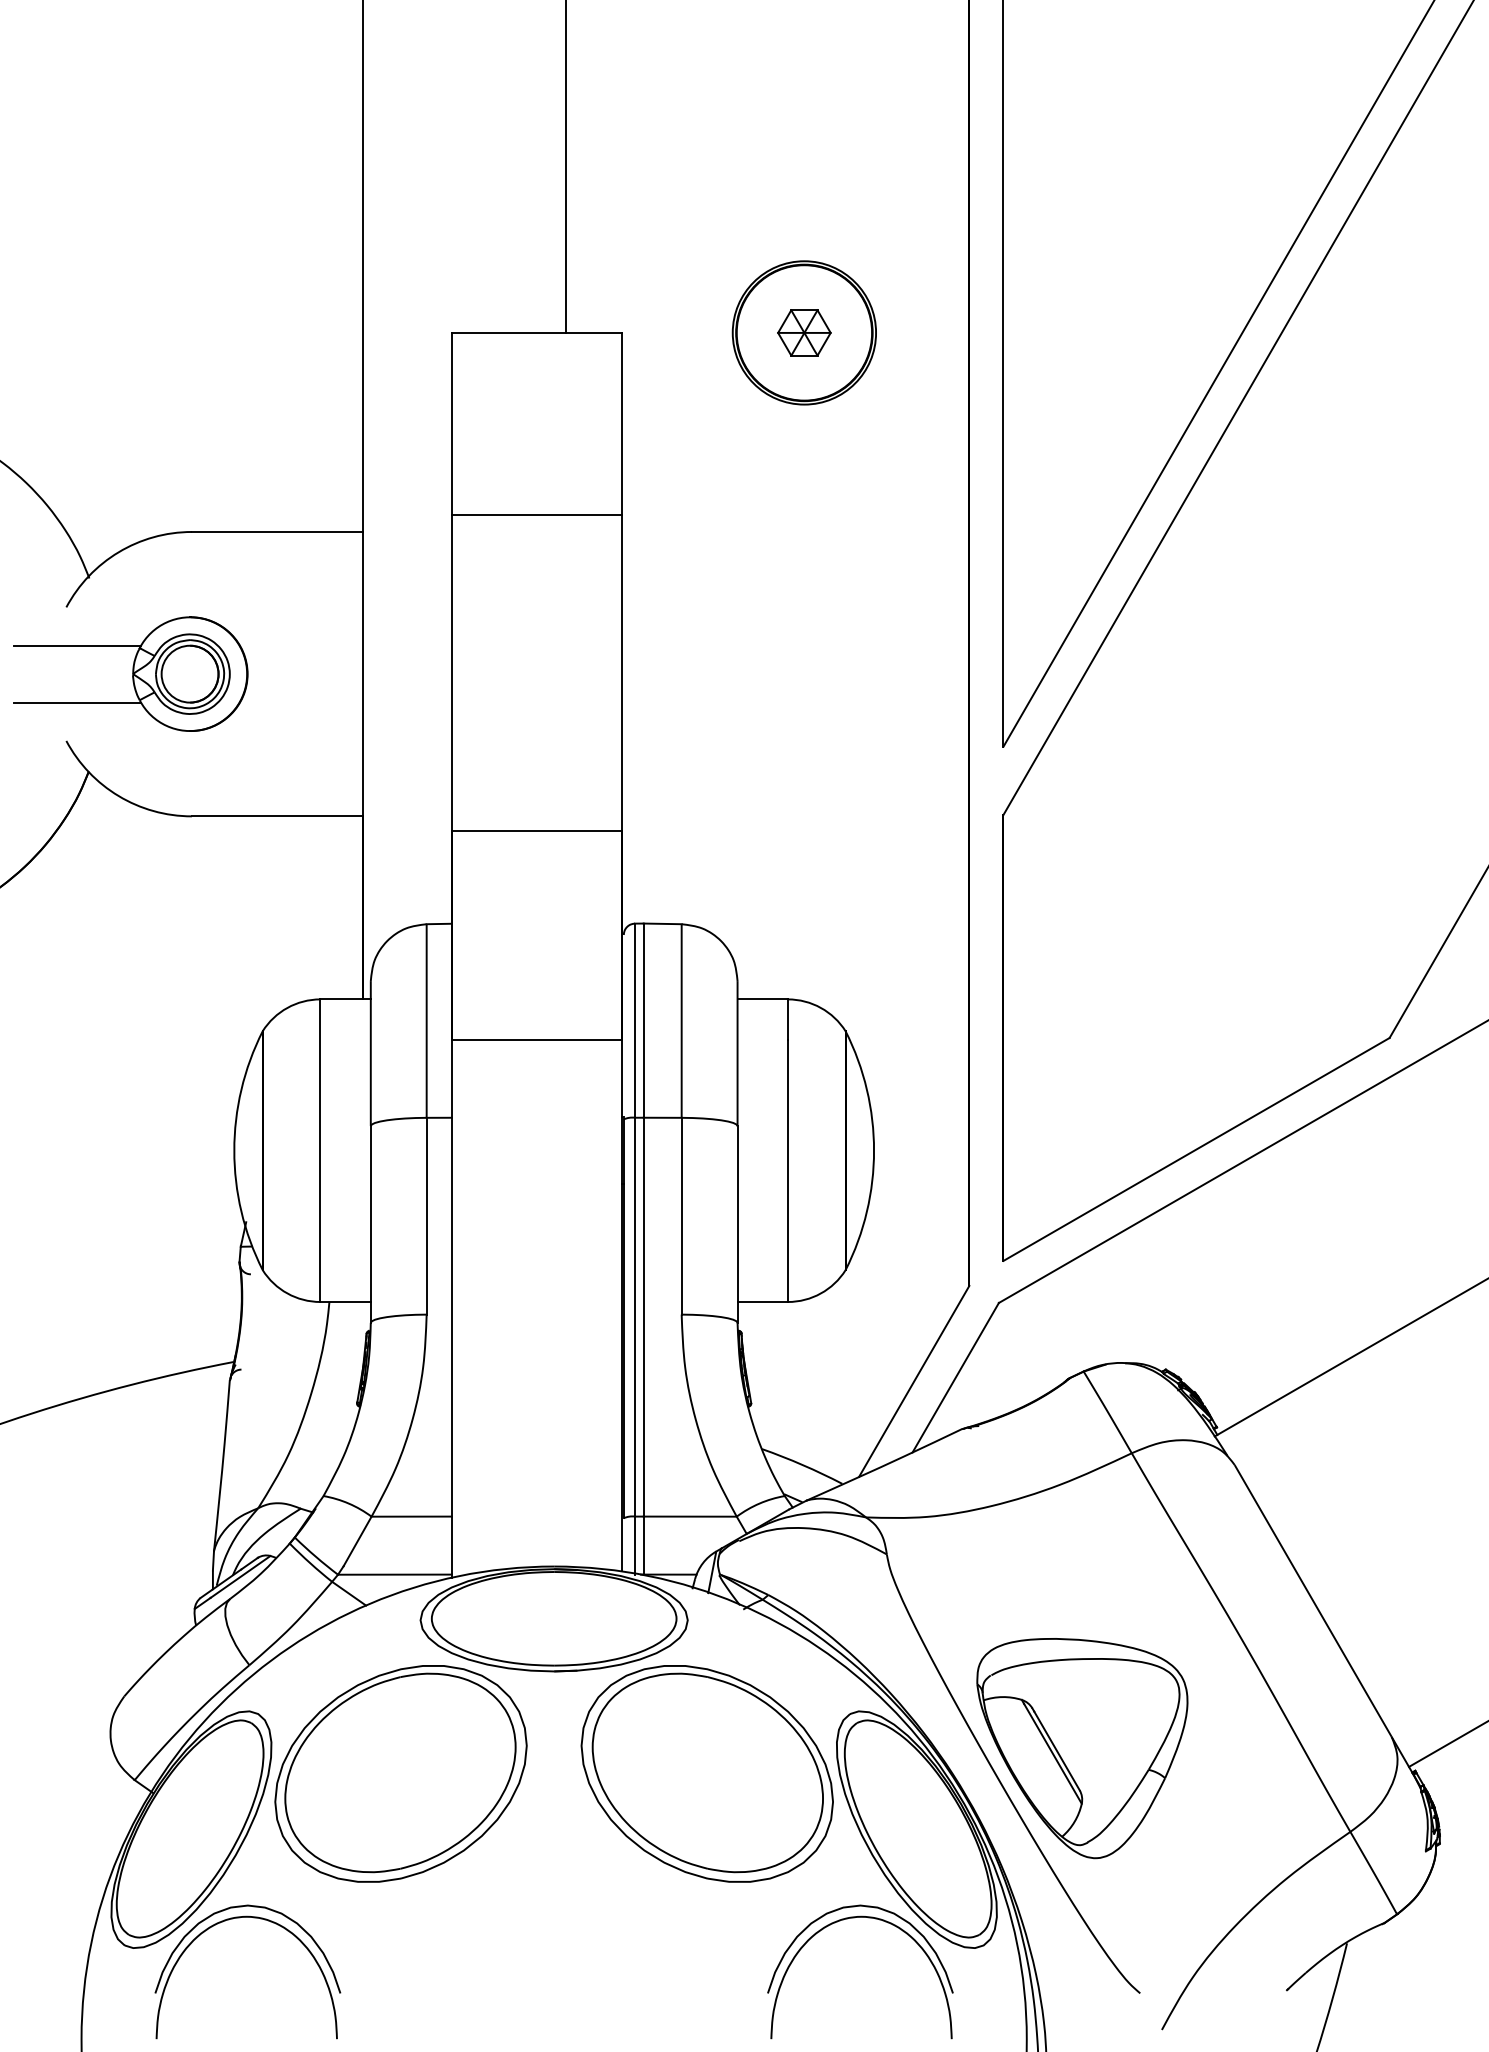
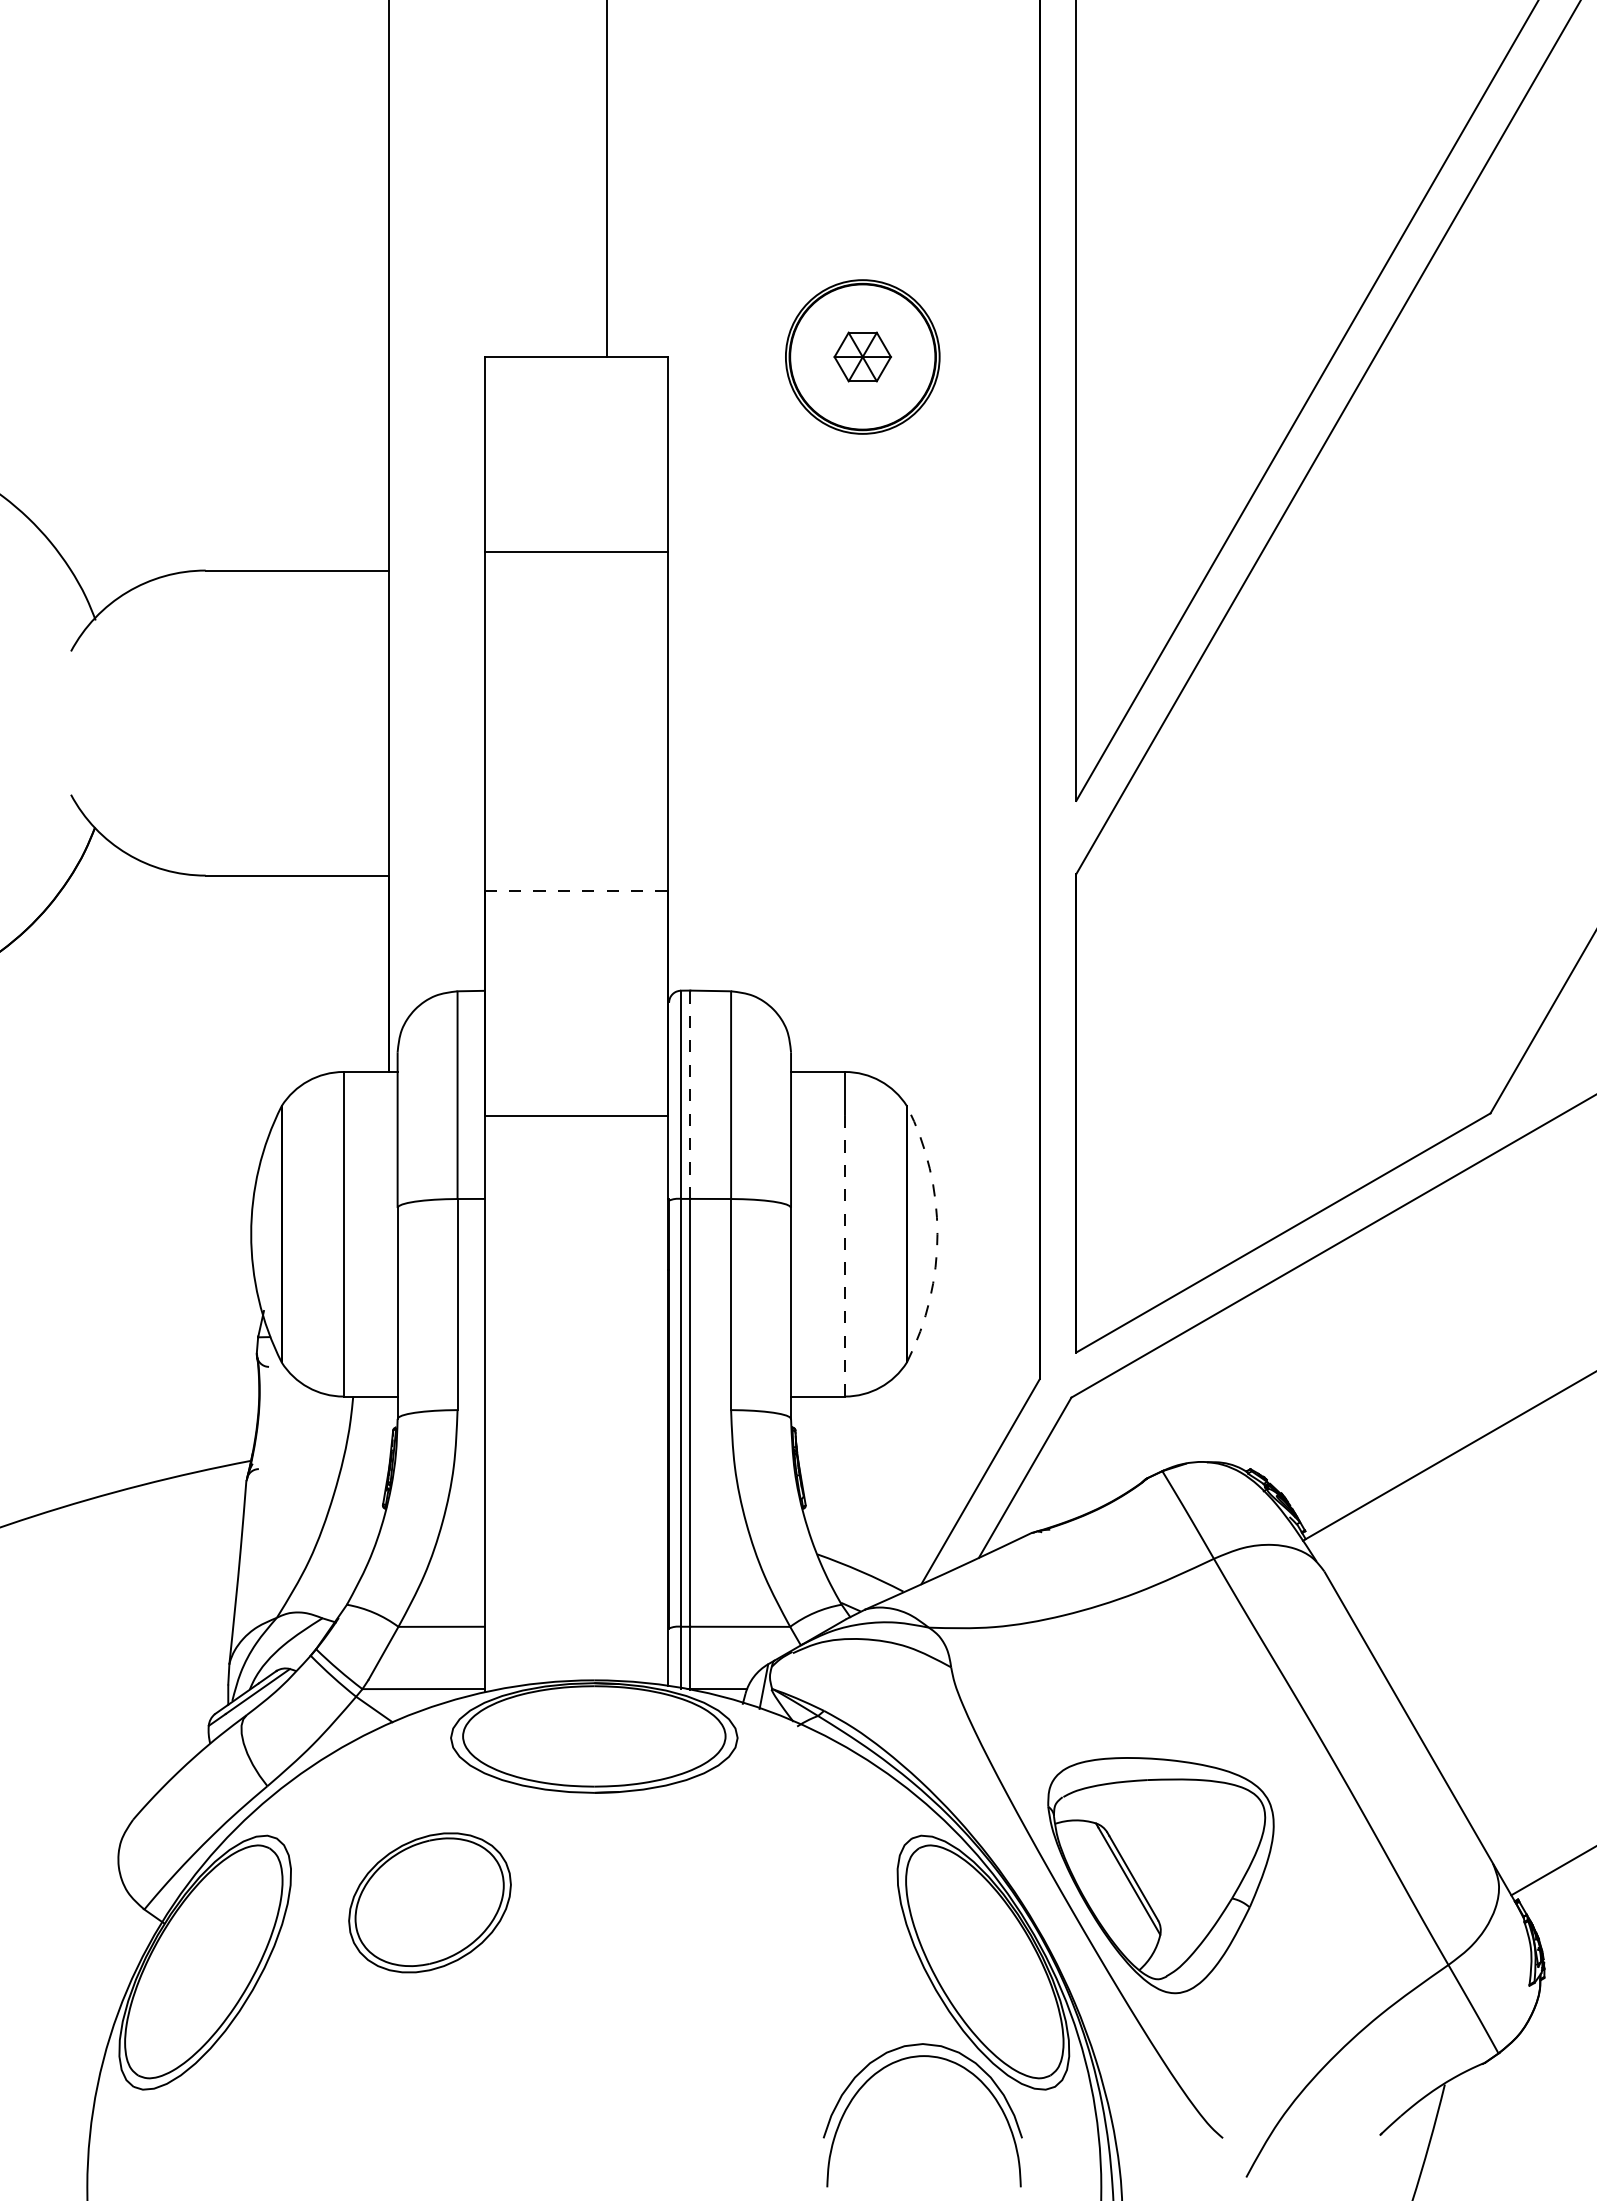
part: (131, 673) -> (140, 722), removed
line: (537, 831) -> (576, 891), solid -> dashed
line: (643, 1020) -> (690, 1094), solid -> dashed
arc: (874, 1150) -> (937, 1234), solid -> dashed
line: (788, 1170) -> (845, 1255), solid -> dashed
part: (400, 1773) -> (429, 1902), size x0.6
part: (707, 1773) -> (758, 1902), removed
part: (250, 1918) -> (268, 2057), removed

